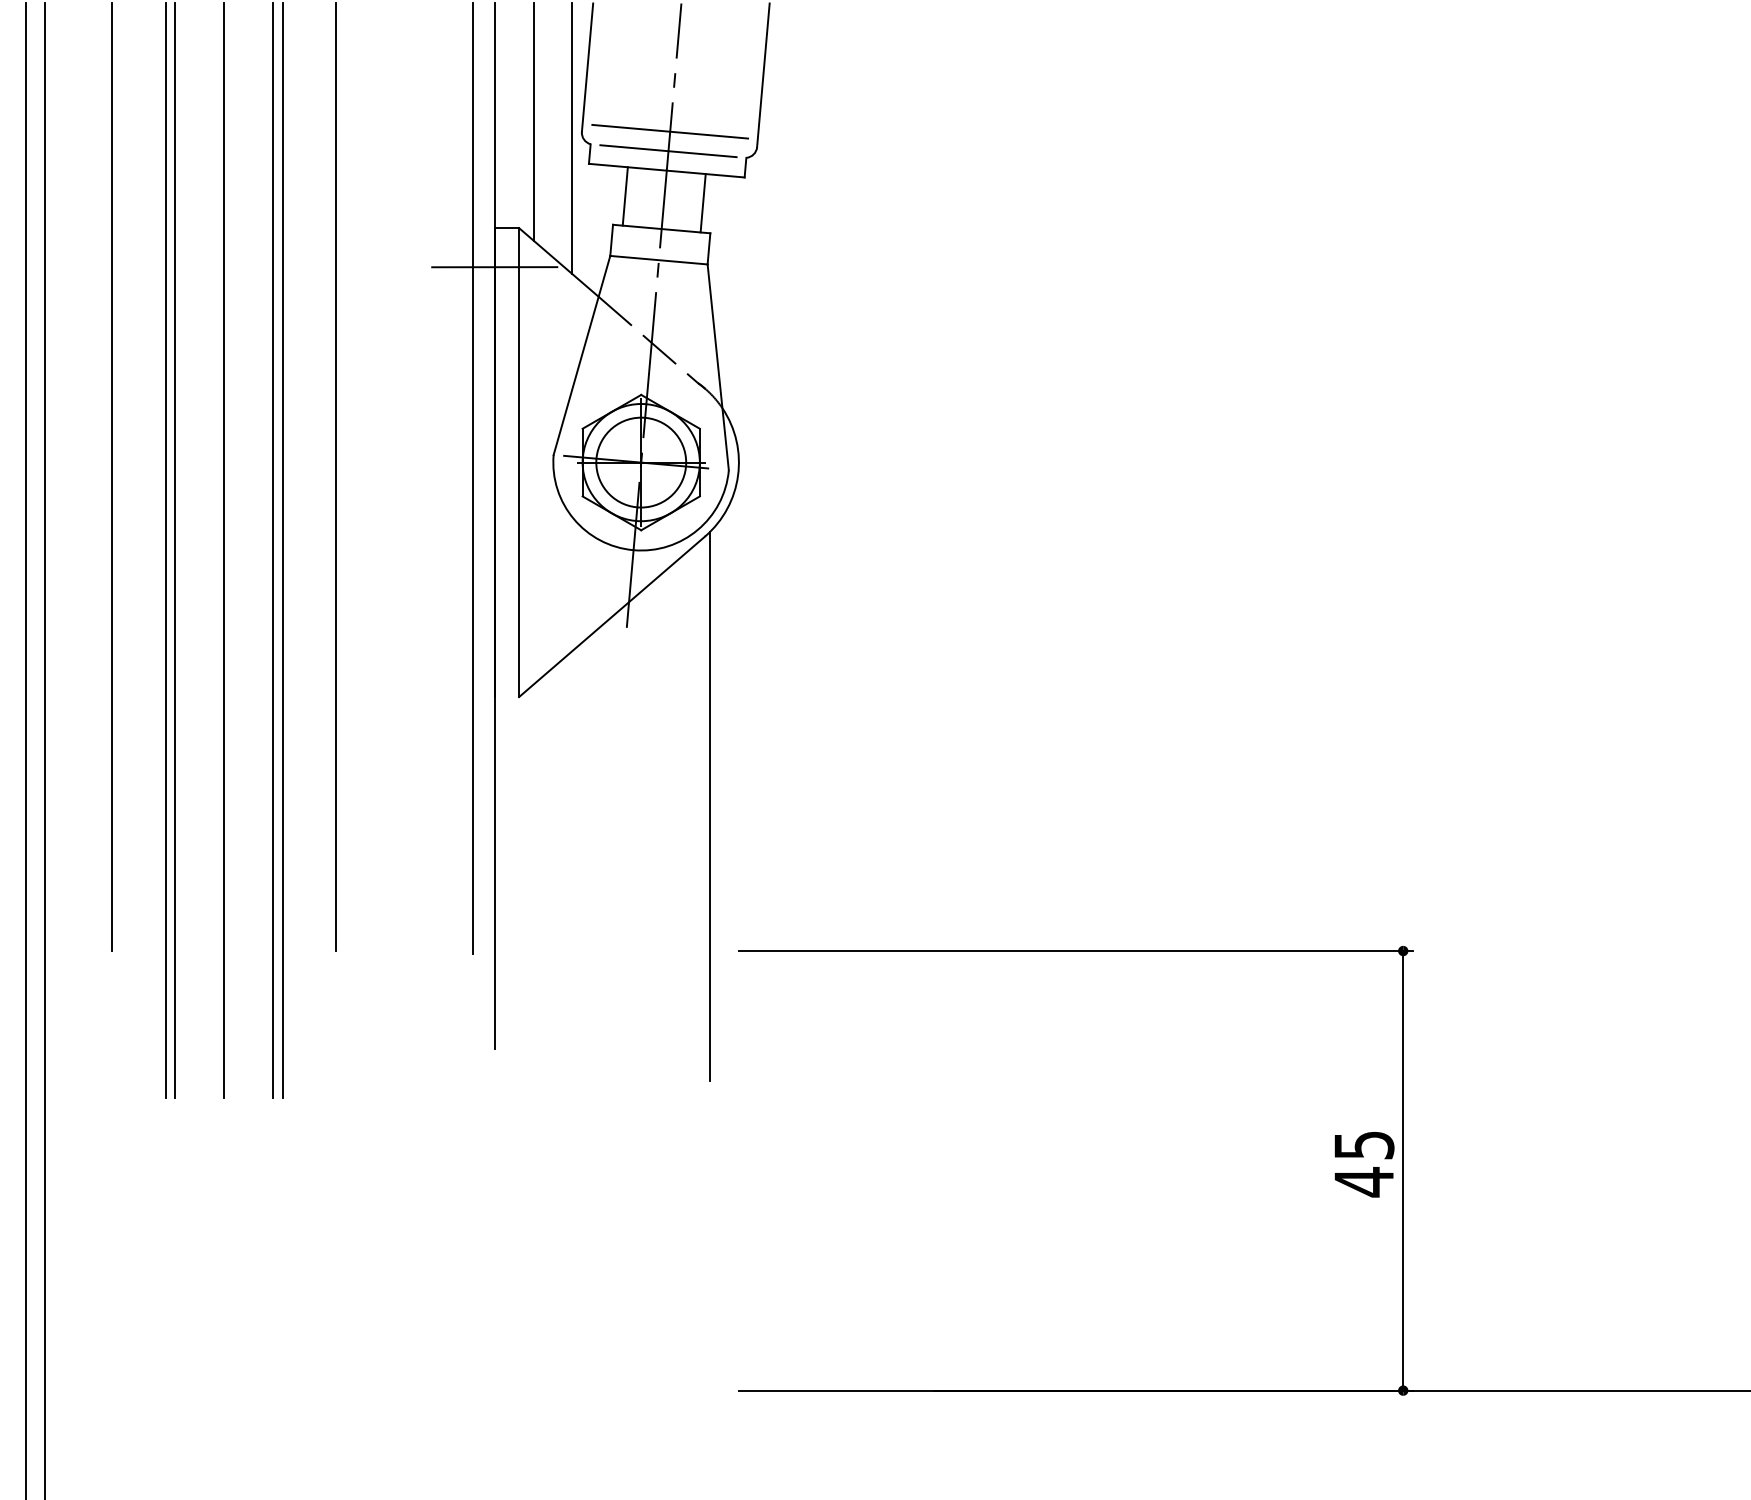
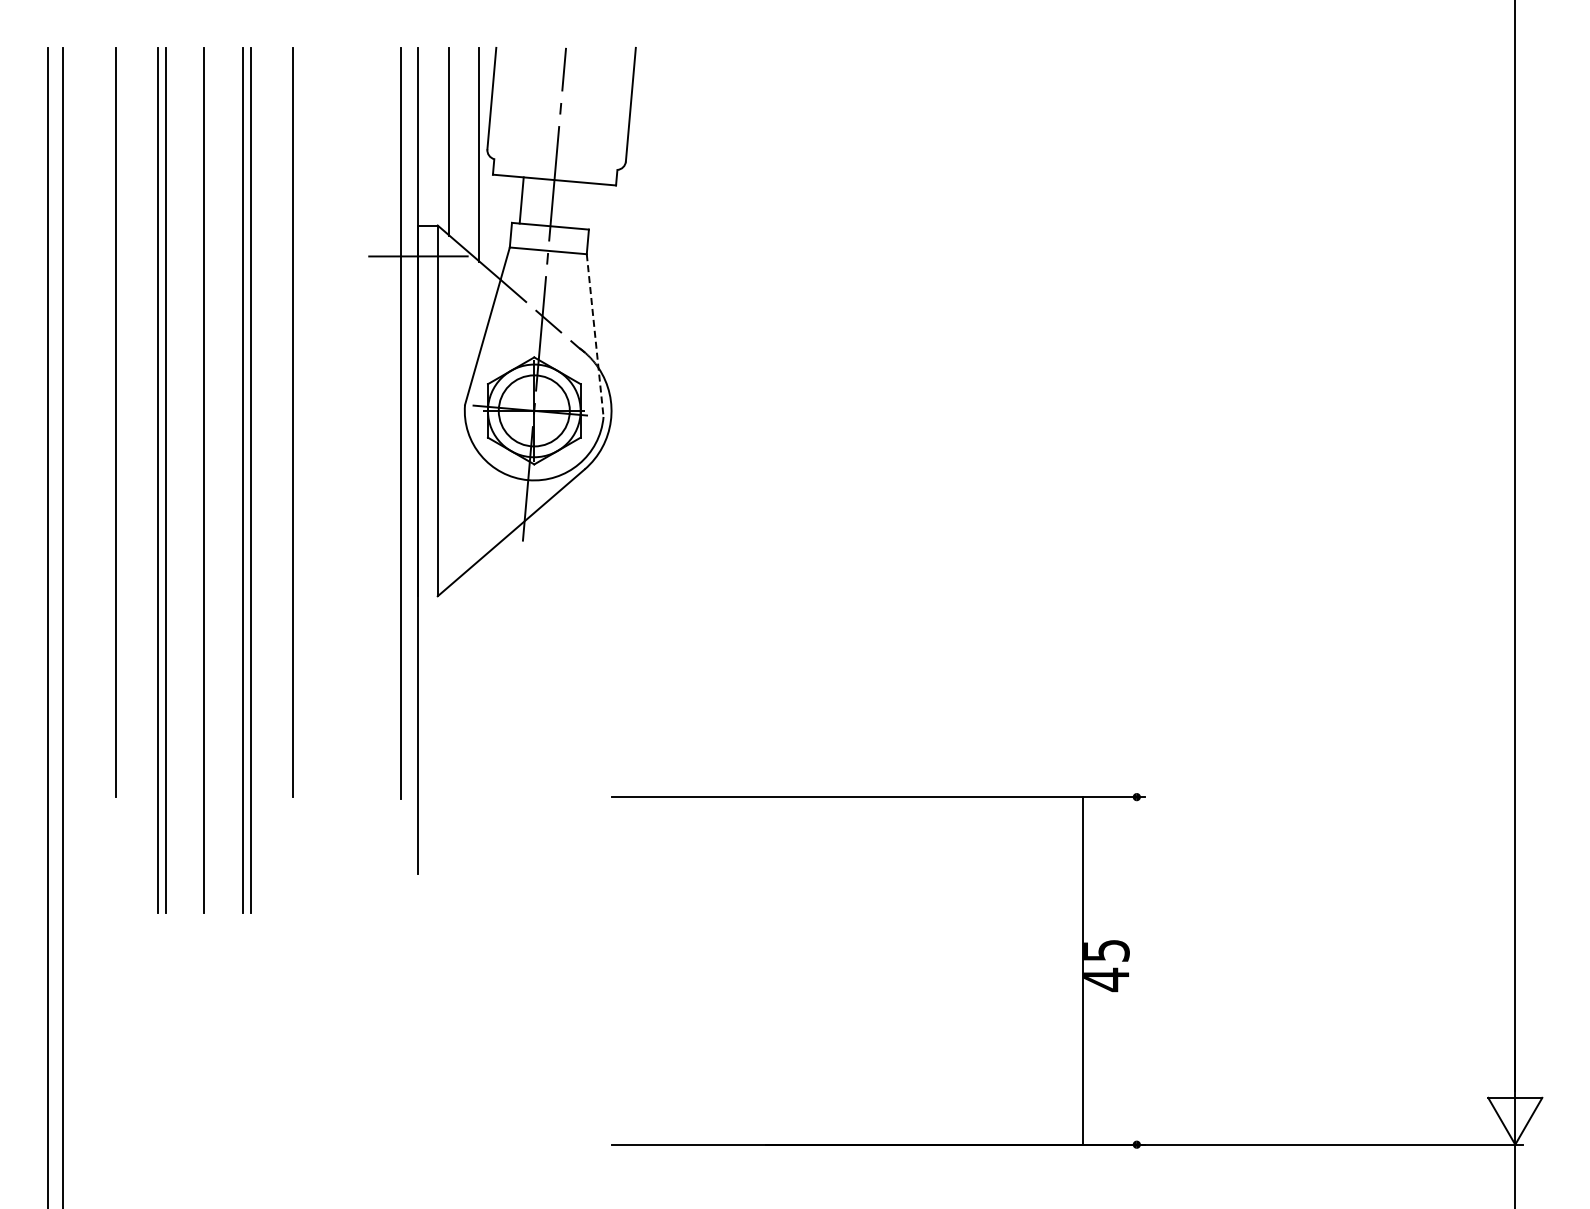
line: (669, 130) -> (556, 148), removed
line: (668, 150) -> (555, 164), removed
line: (703, 202) -> (583, 205), removed
line: (718, 367) -> (595, 335), solid -> dashed
line: (709, 806) -> (588, 682), removed
line: (1402, 1170) -> (1082, 970), moved

